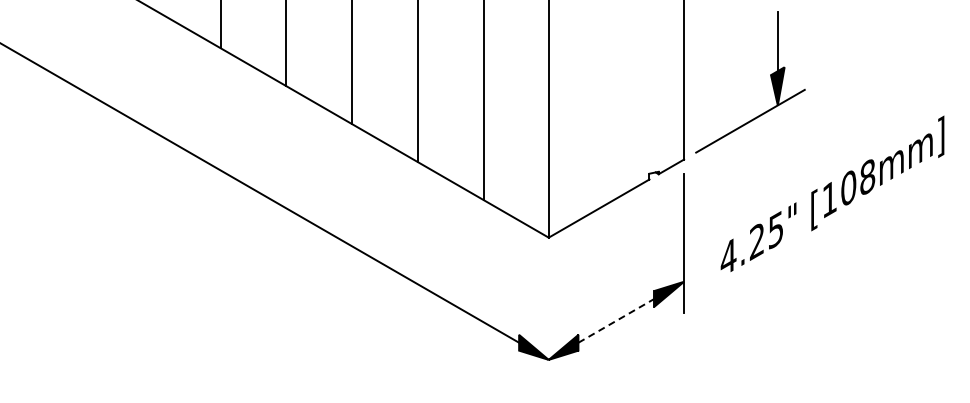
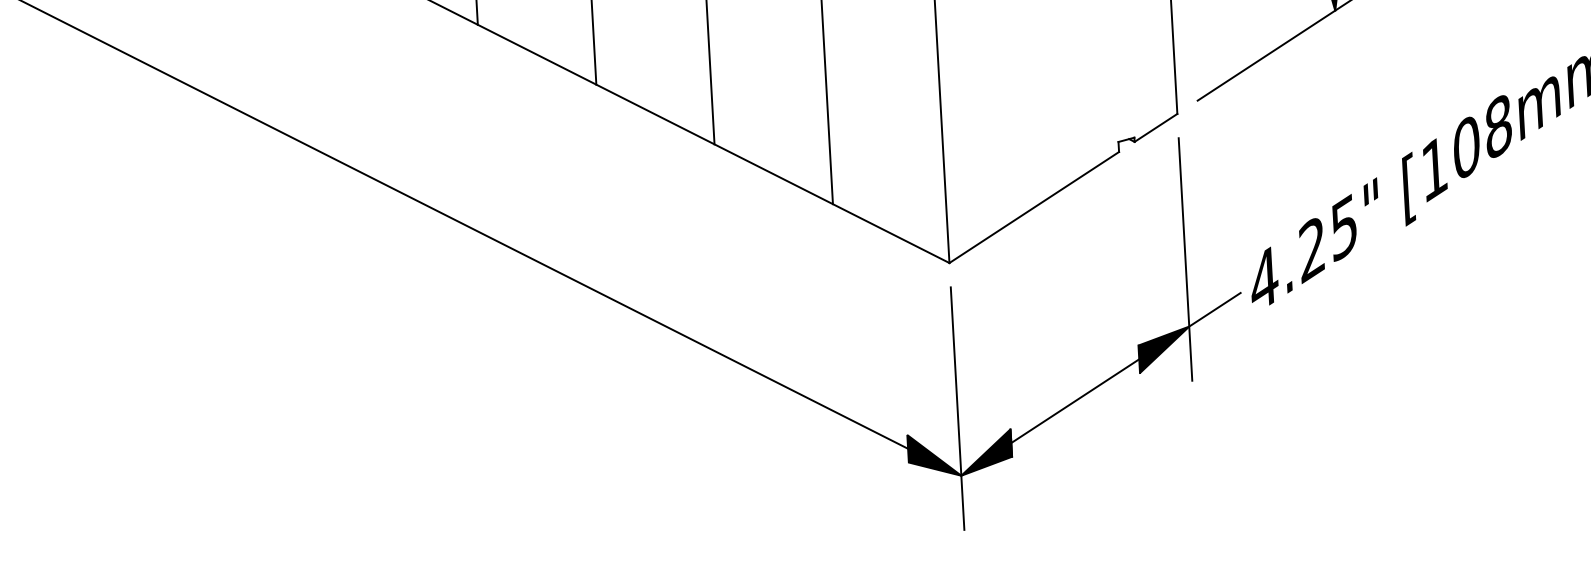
line: (699, 272) -> (1215, 308), added
line: (616, 320) -> (1075, 400), dashed -> solid
line: (548, 321) -> (957, 408), added

